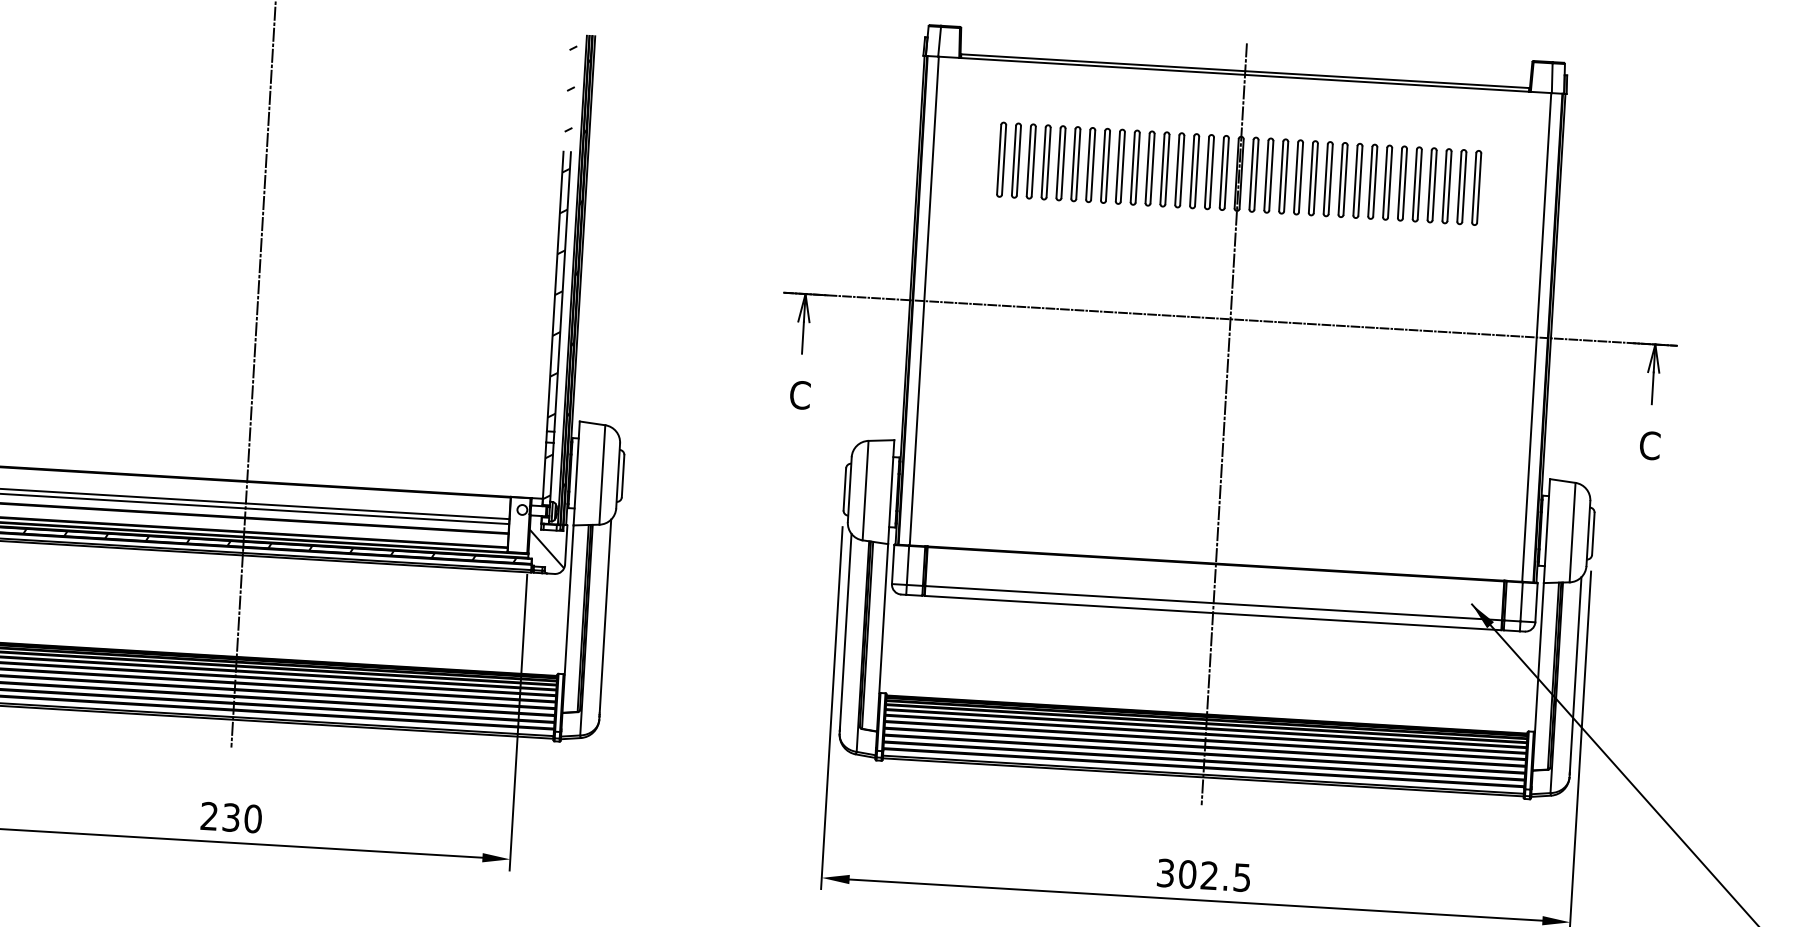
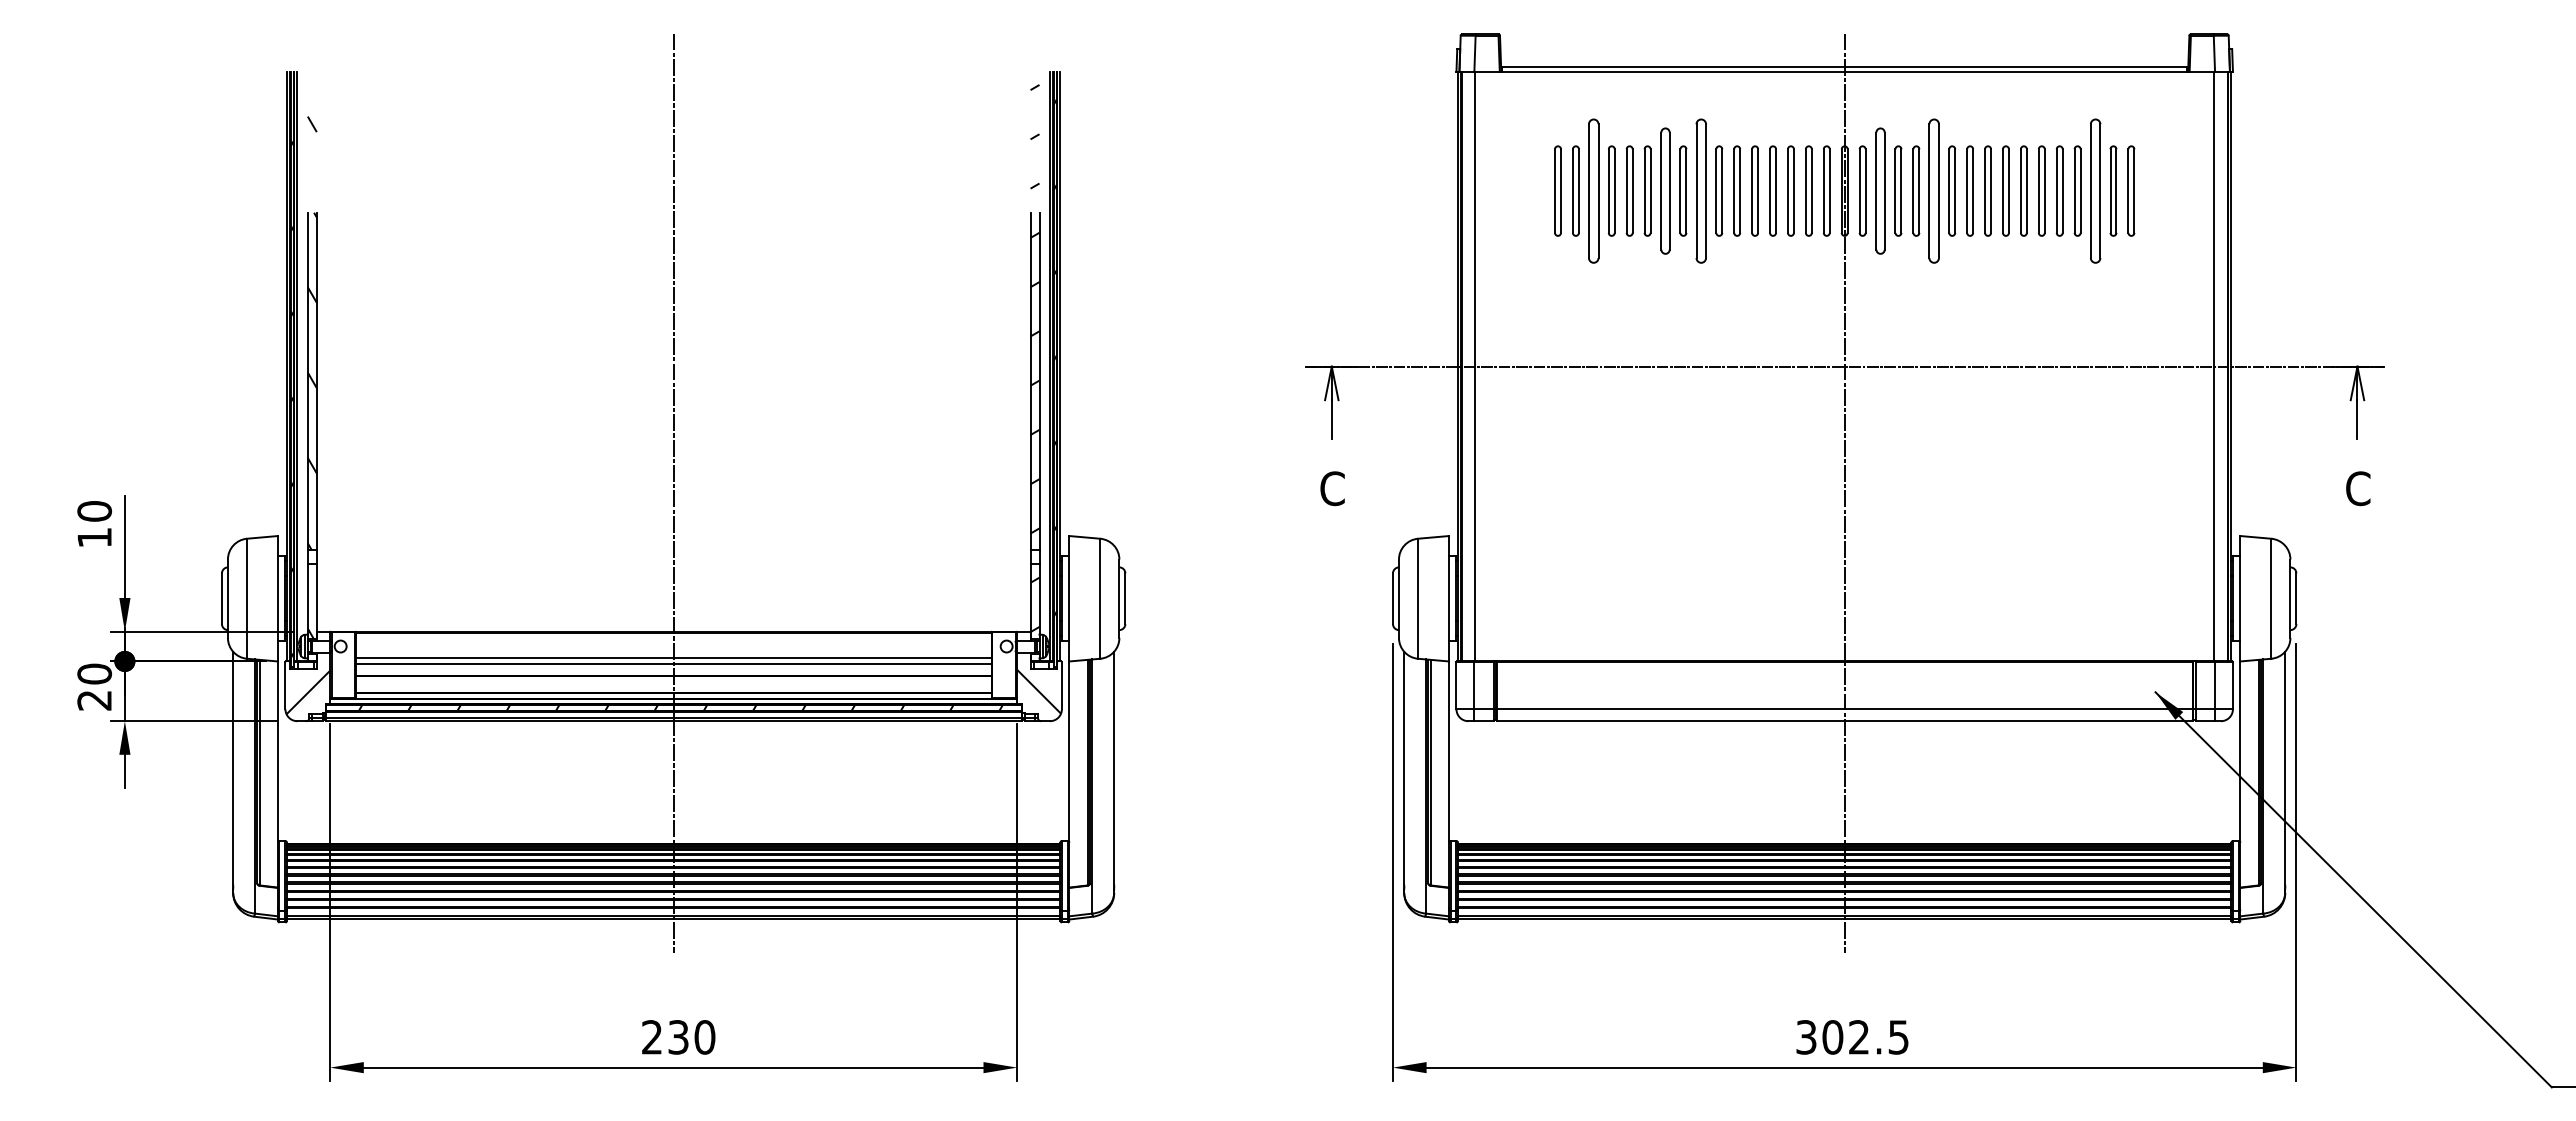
part: (1031, 161) -> (1593, 190), size x1.6
part: (1090, 164) -> (1665, 190), size x1.4
part: (1120, 166) -> (1701, 190), size x1.6
part: (1268, 175) -> (1880, 190), size x1.4
part: (1313, 177) -> (1934, 190), size x1.6
part: (1446, 185) -> (2095, 190), size x1.6

